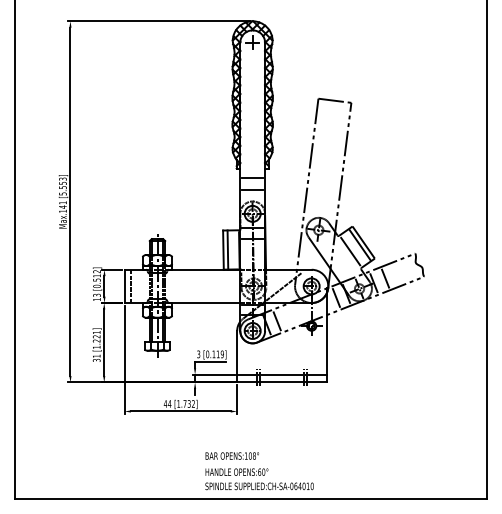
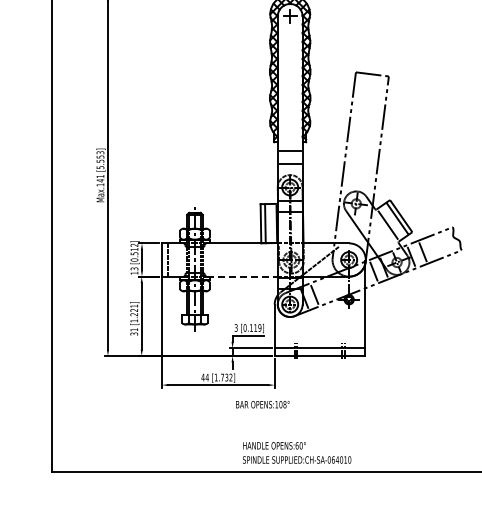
line: (204, 303) -> (242, 277), solid -> dashed
text: (231, 455) -> (262, 404), moved

